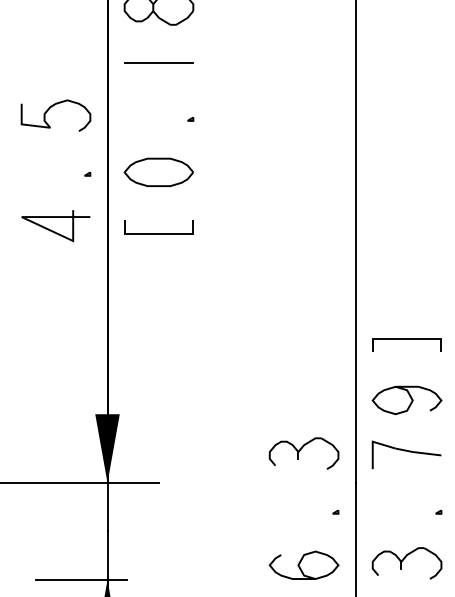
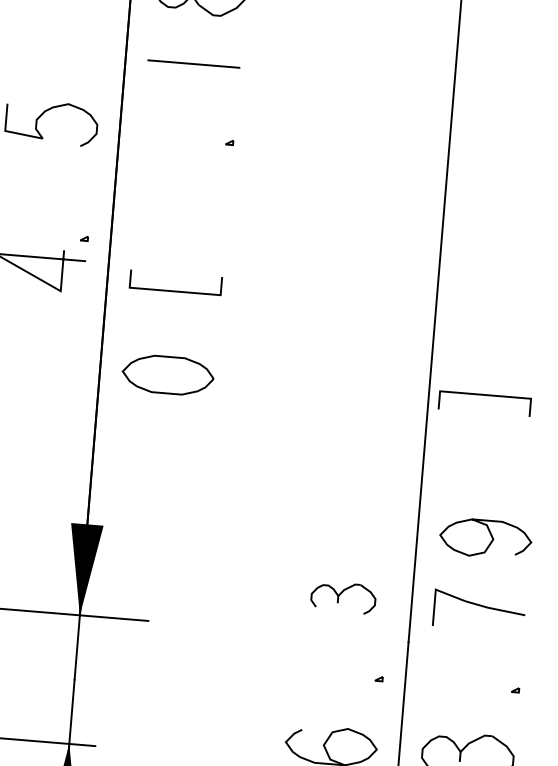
part: (158, 171) -> (167, 373), moved
part: (87, 173) -> (84, 237), moved
line: (406, 339) -> (484, 395), moved
part: (303, 453) -> (342, 597), size x0.7

